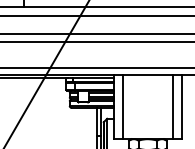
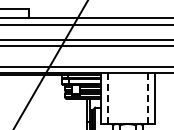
line: (122, 107) -> (107, 98), solid -> dashed
line: (173, 107) -> (148, 98), solid -> dashed

